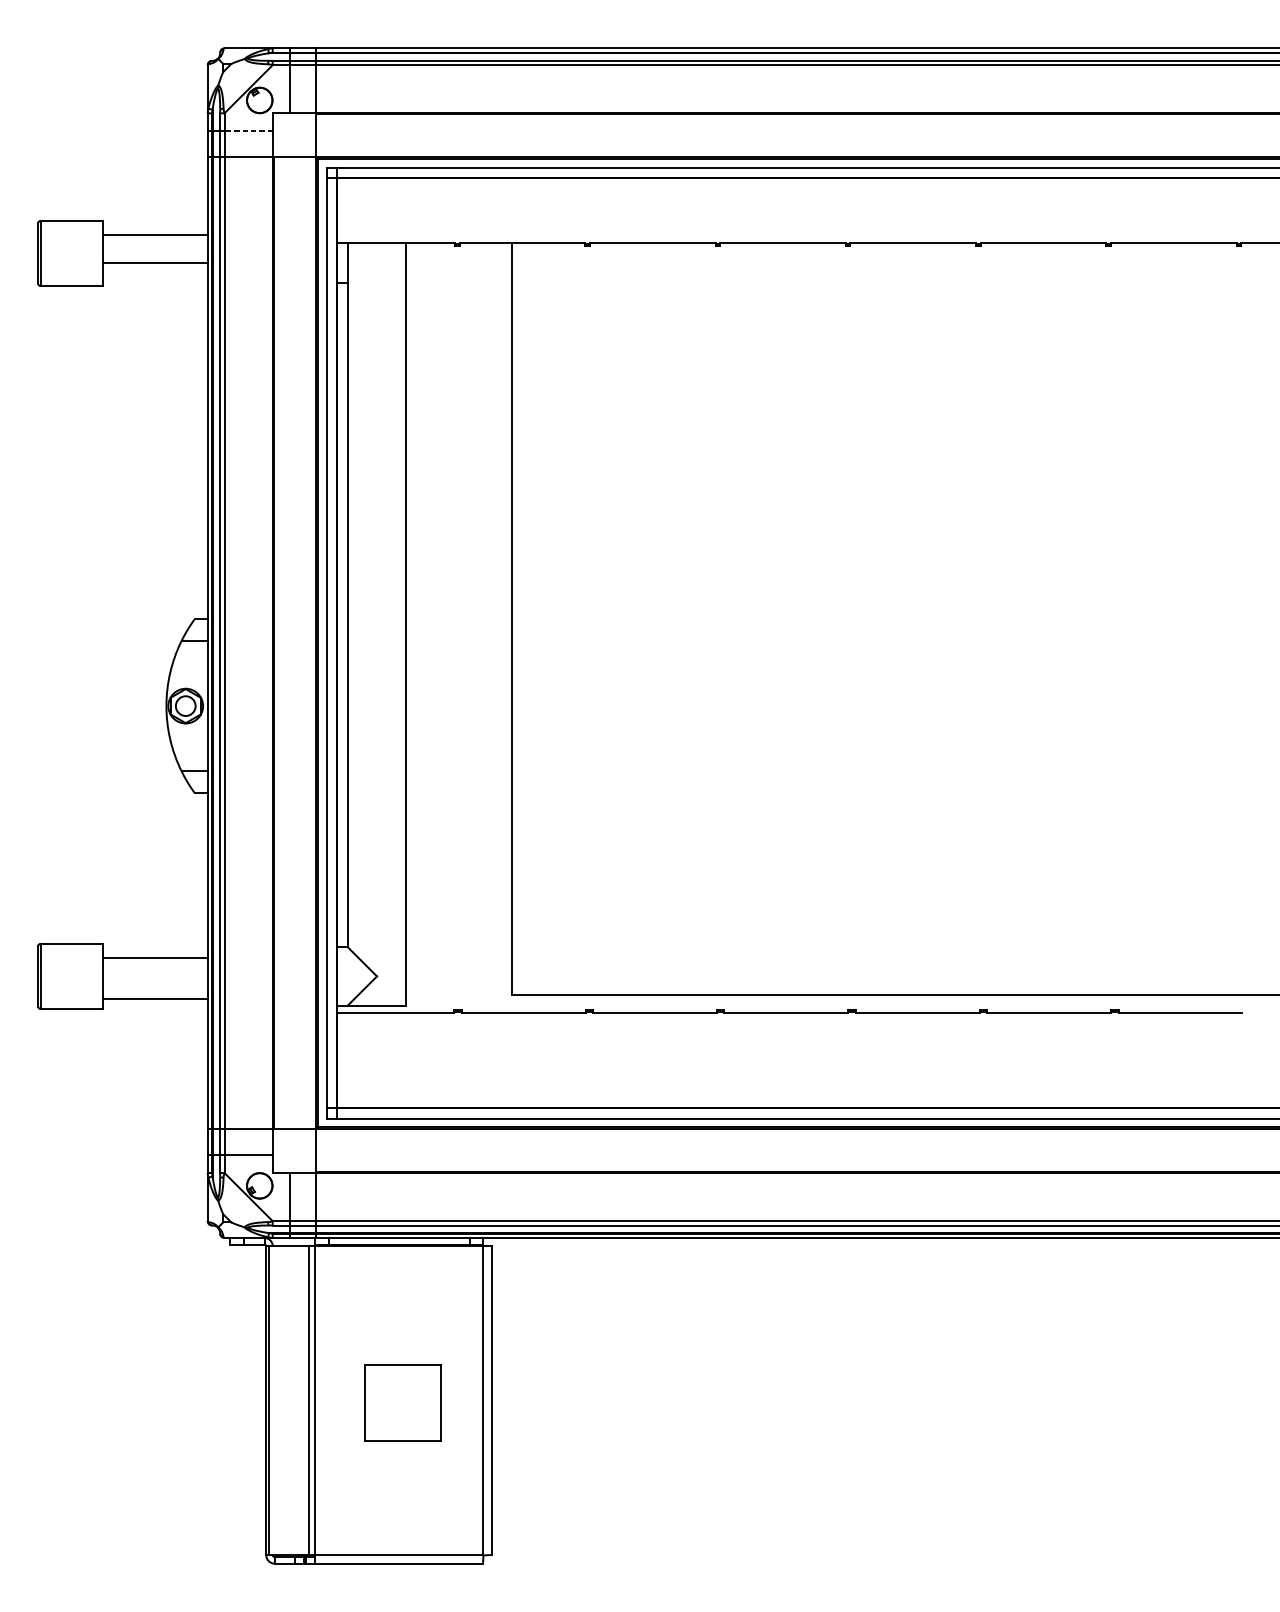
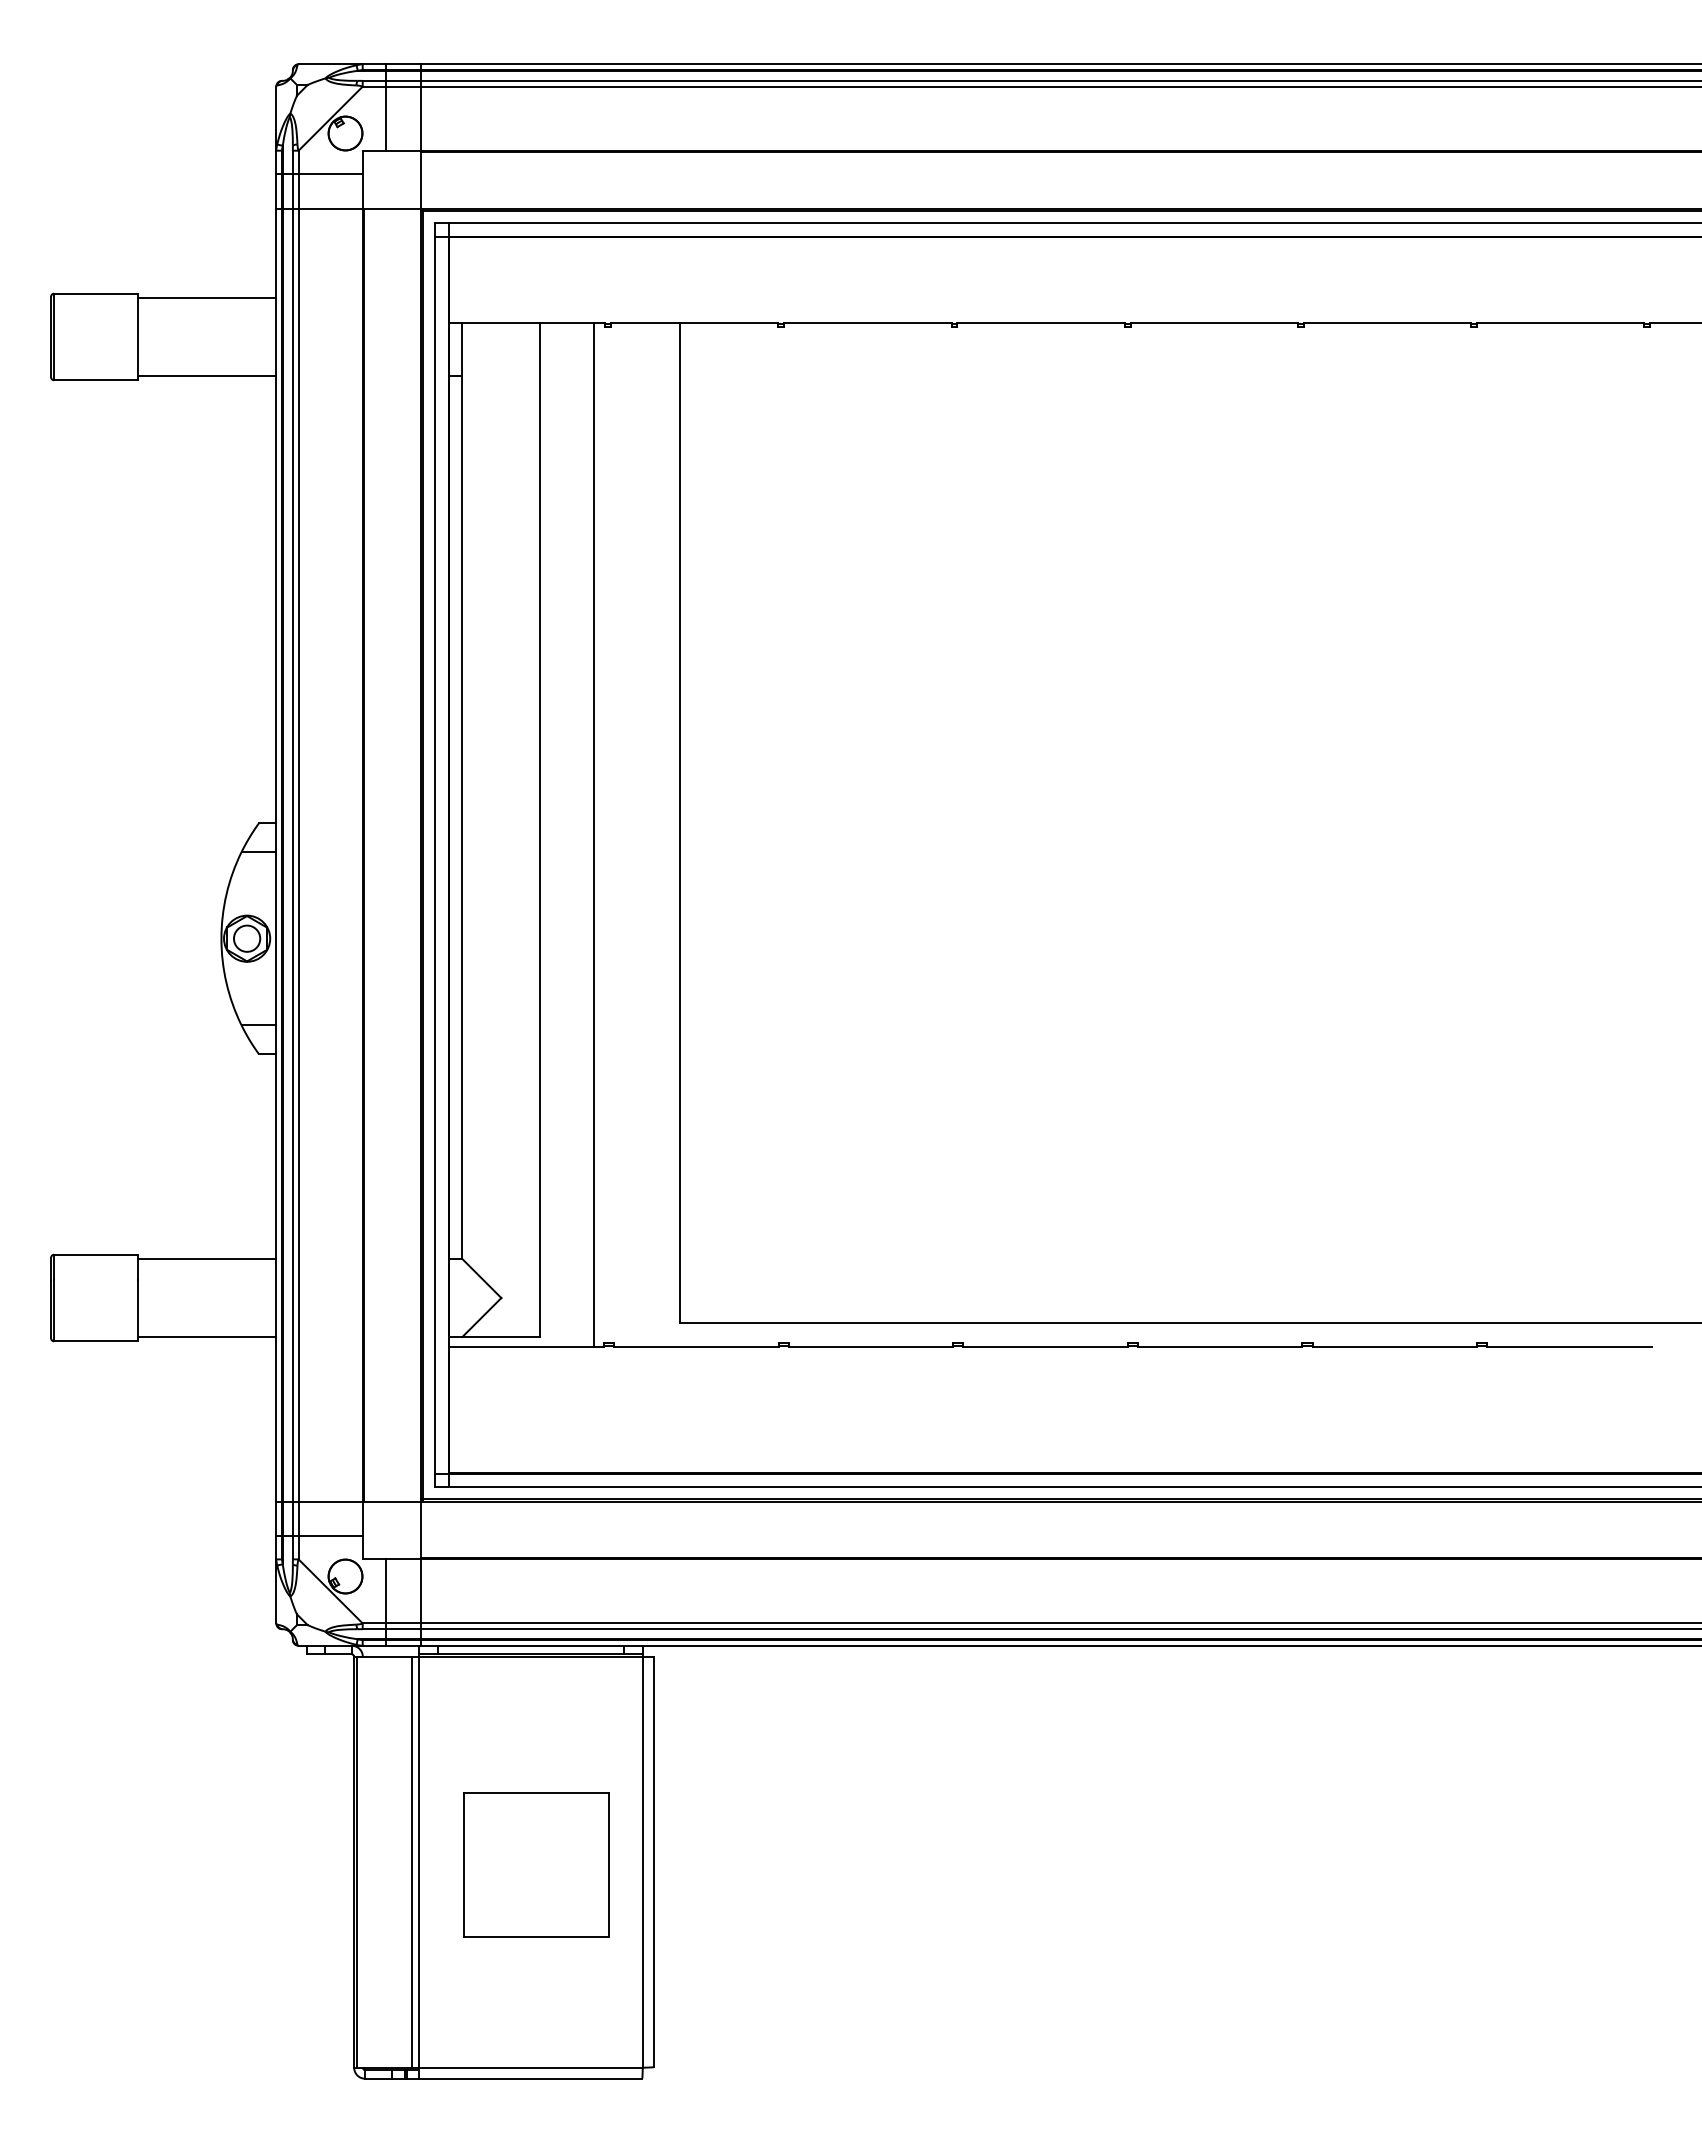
line: (248, 130) -> (330, 173), dashed -> solid
line: (155, 235) -> (206, 375), moved
line: (155, 263) -> (206, 298), moved
line: (446, 627) -> (593, 834), added
line: (155, 958) -> (206, 1337), moved
line: (155, 999) -> (206, 1259), moved
part: (403, 1402) -> (536, 1864), size x1.43

